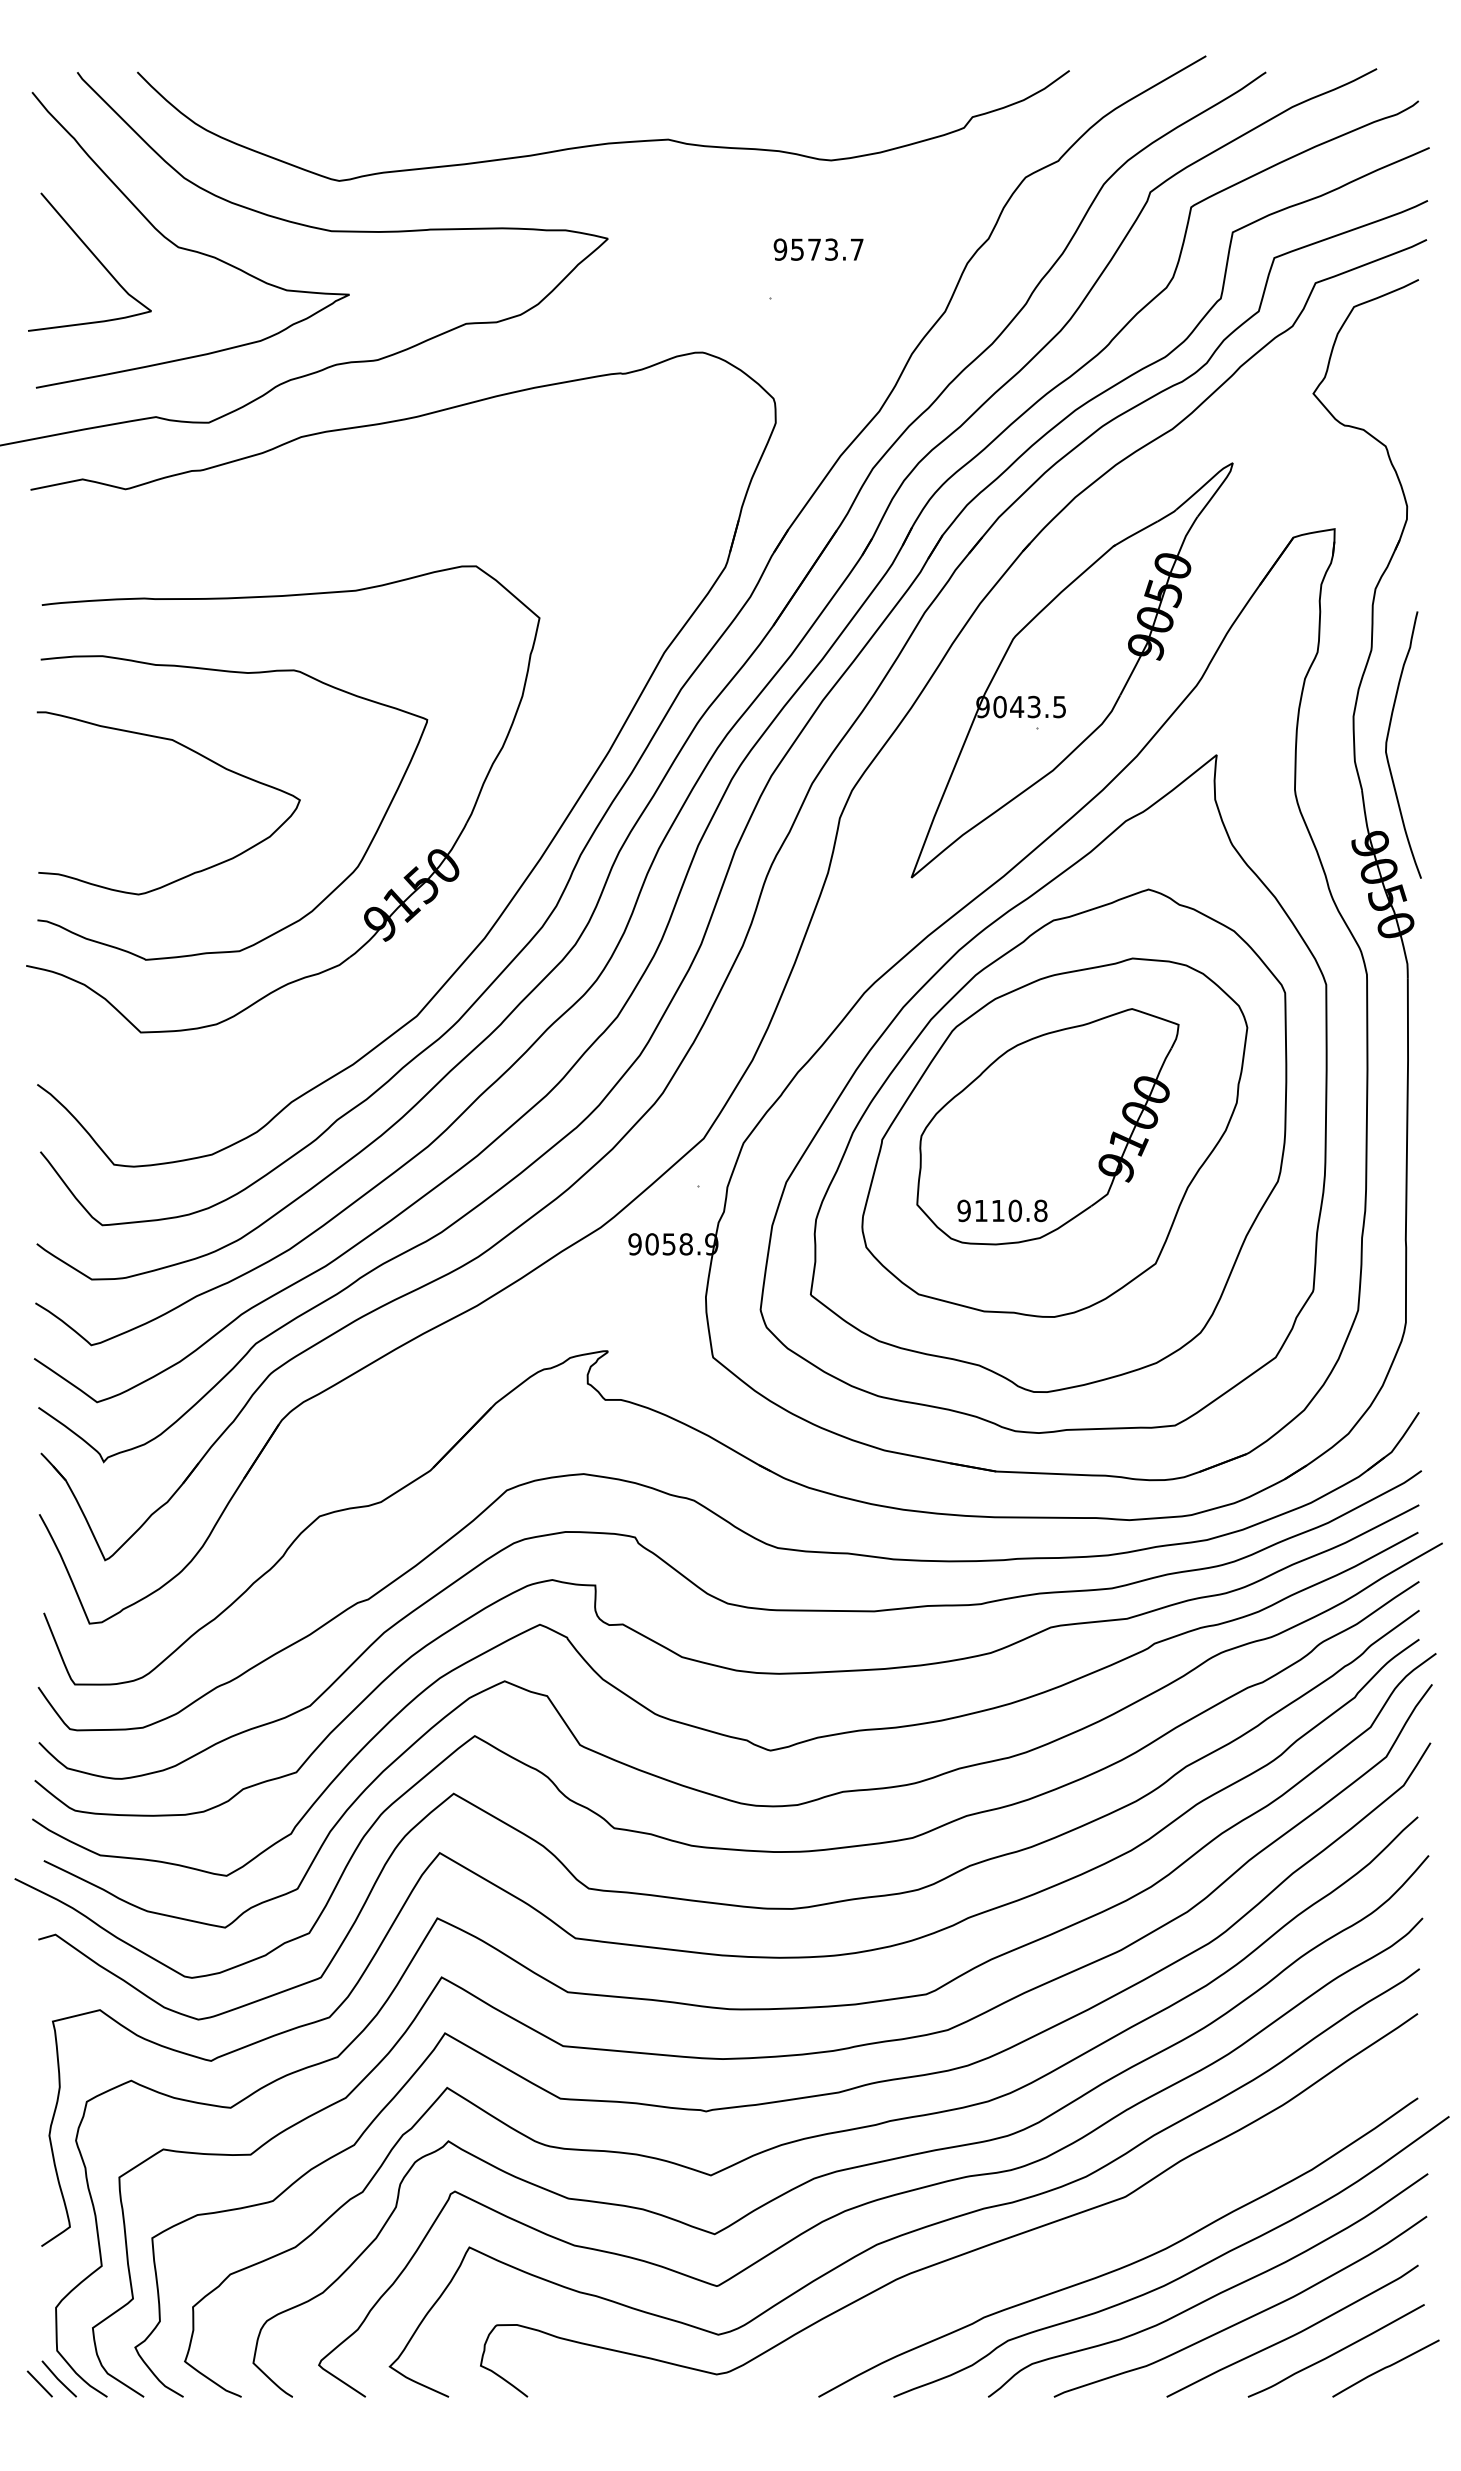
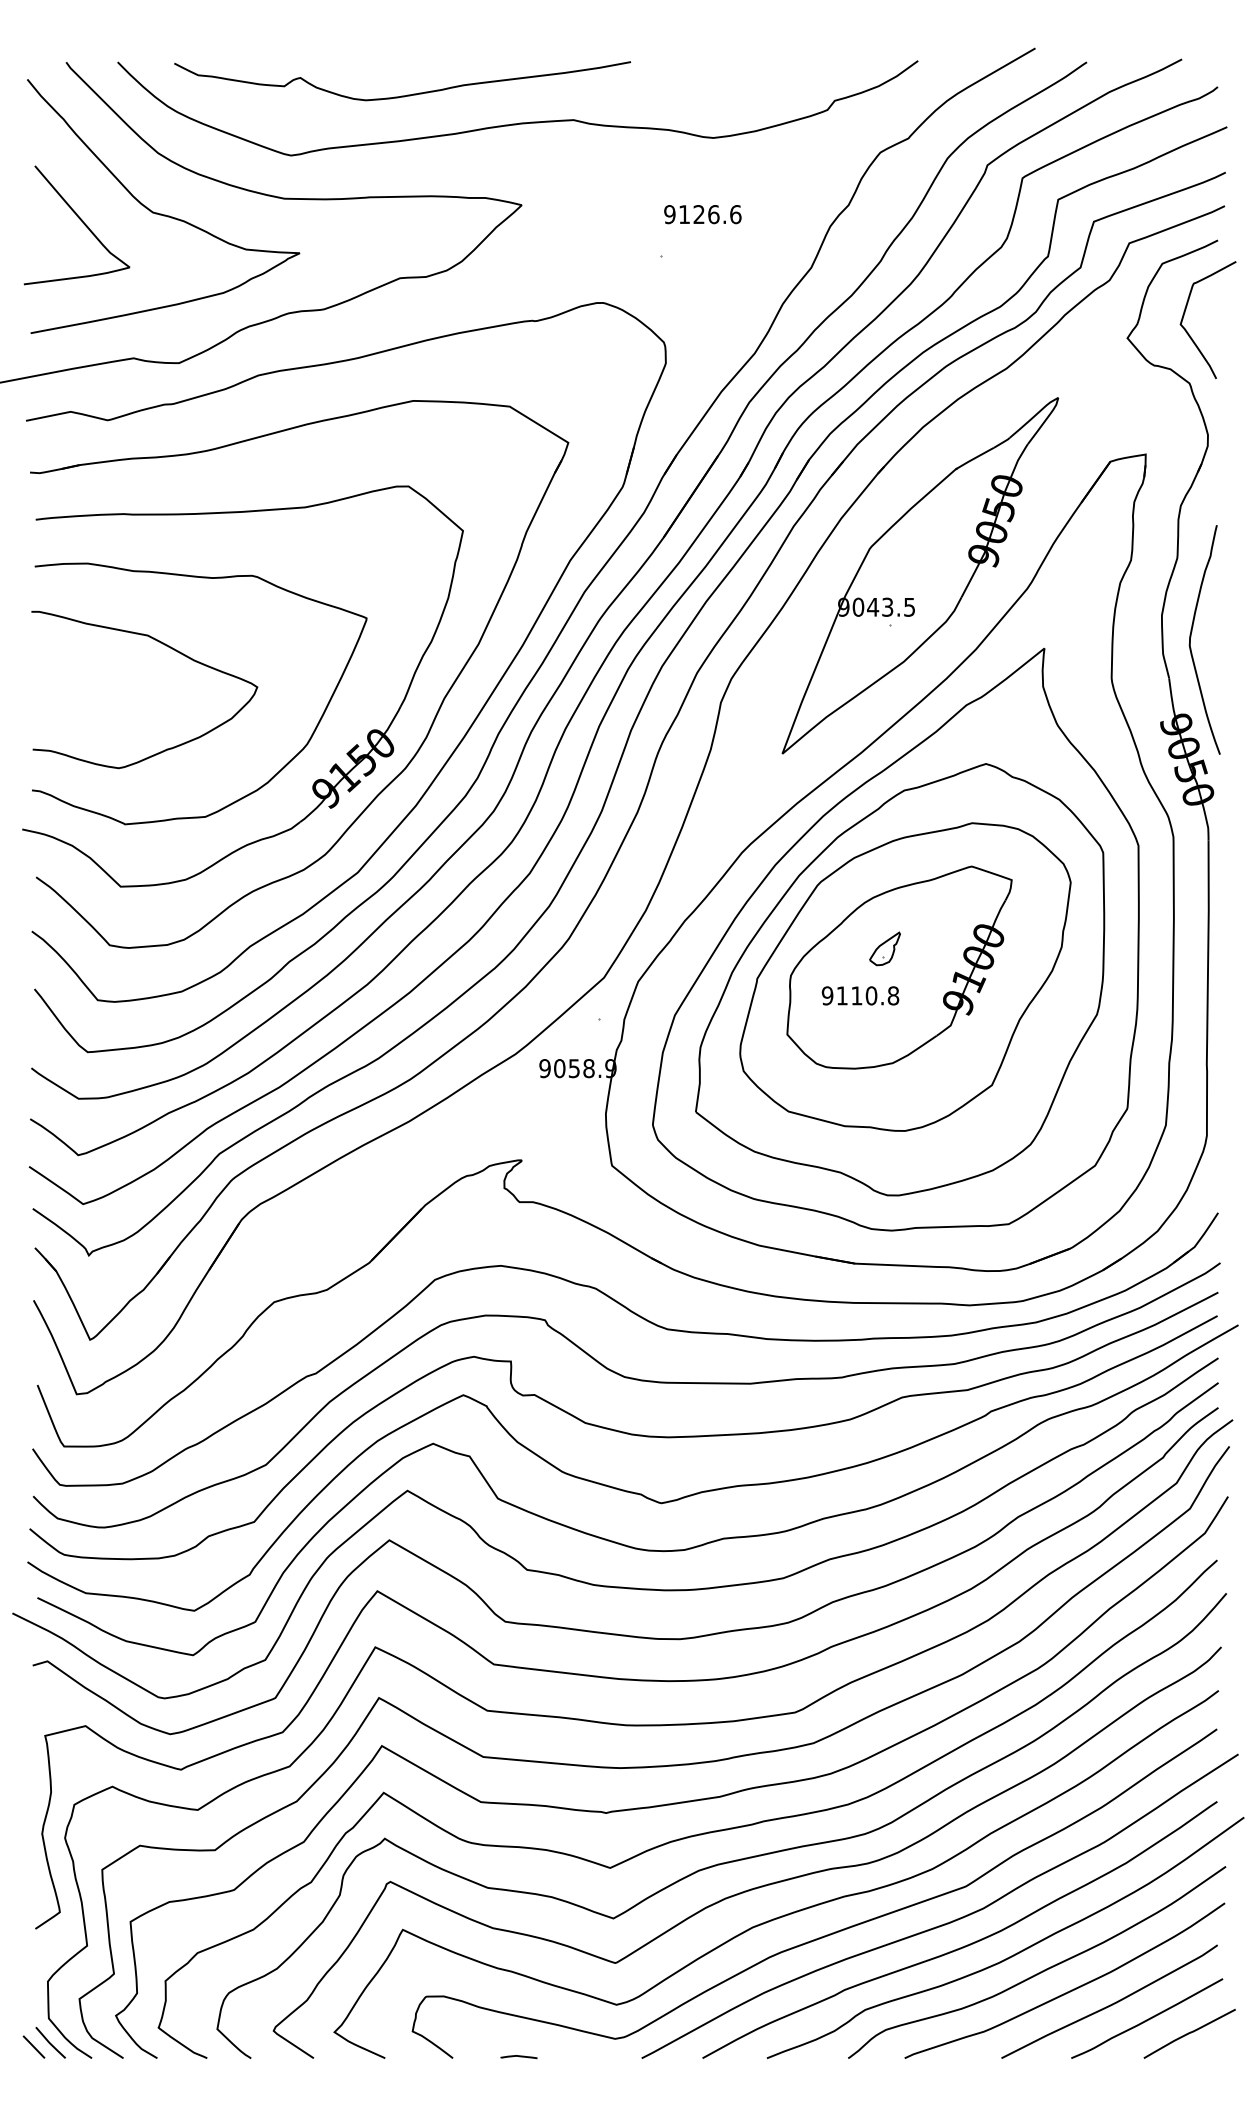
curve: (474, 109) -> (407, 94), added
text: (827, 249) -> (710, 214), 9573.7 -> 9126.6
curve: (1384, 387) -> (1188, 332), added
part: (484, 876) -> (415, 752), added
part: (1030, 1104) -> (884, 948), added
text: (1002, 1210) -> (860, 995), moved
curve: (1100, 2240) -> (944, 1923), added
curve: (604, 2394) -> (518, 2056), added

